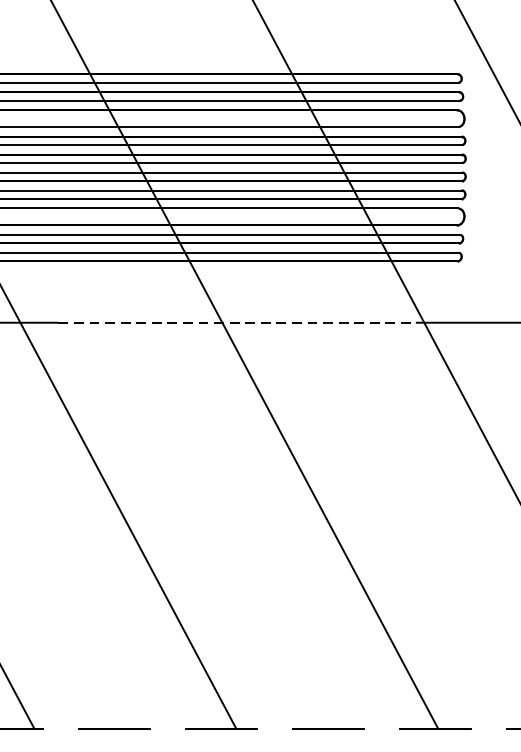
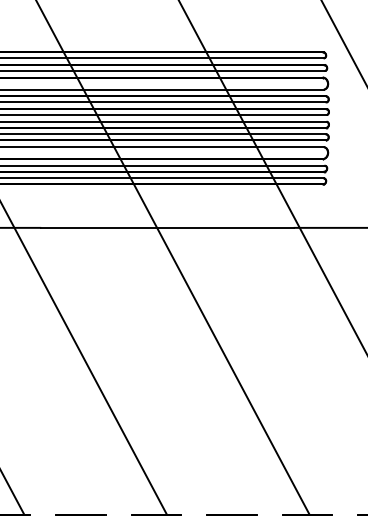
line: (237, 322) -> (167, 227), dashed -> solid

